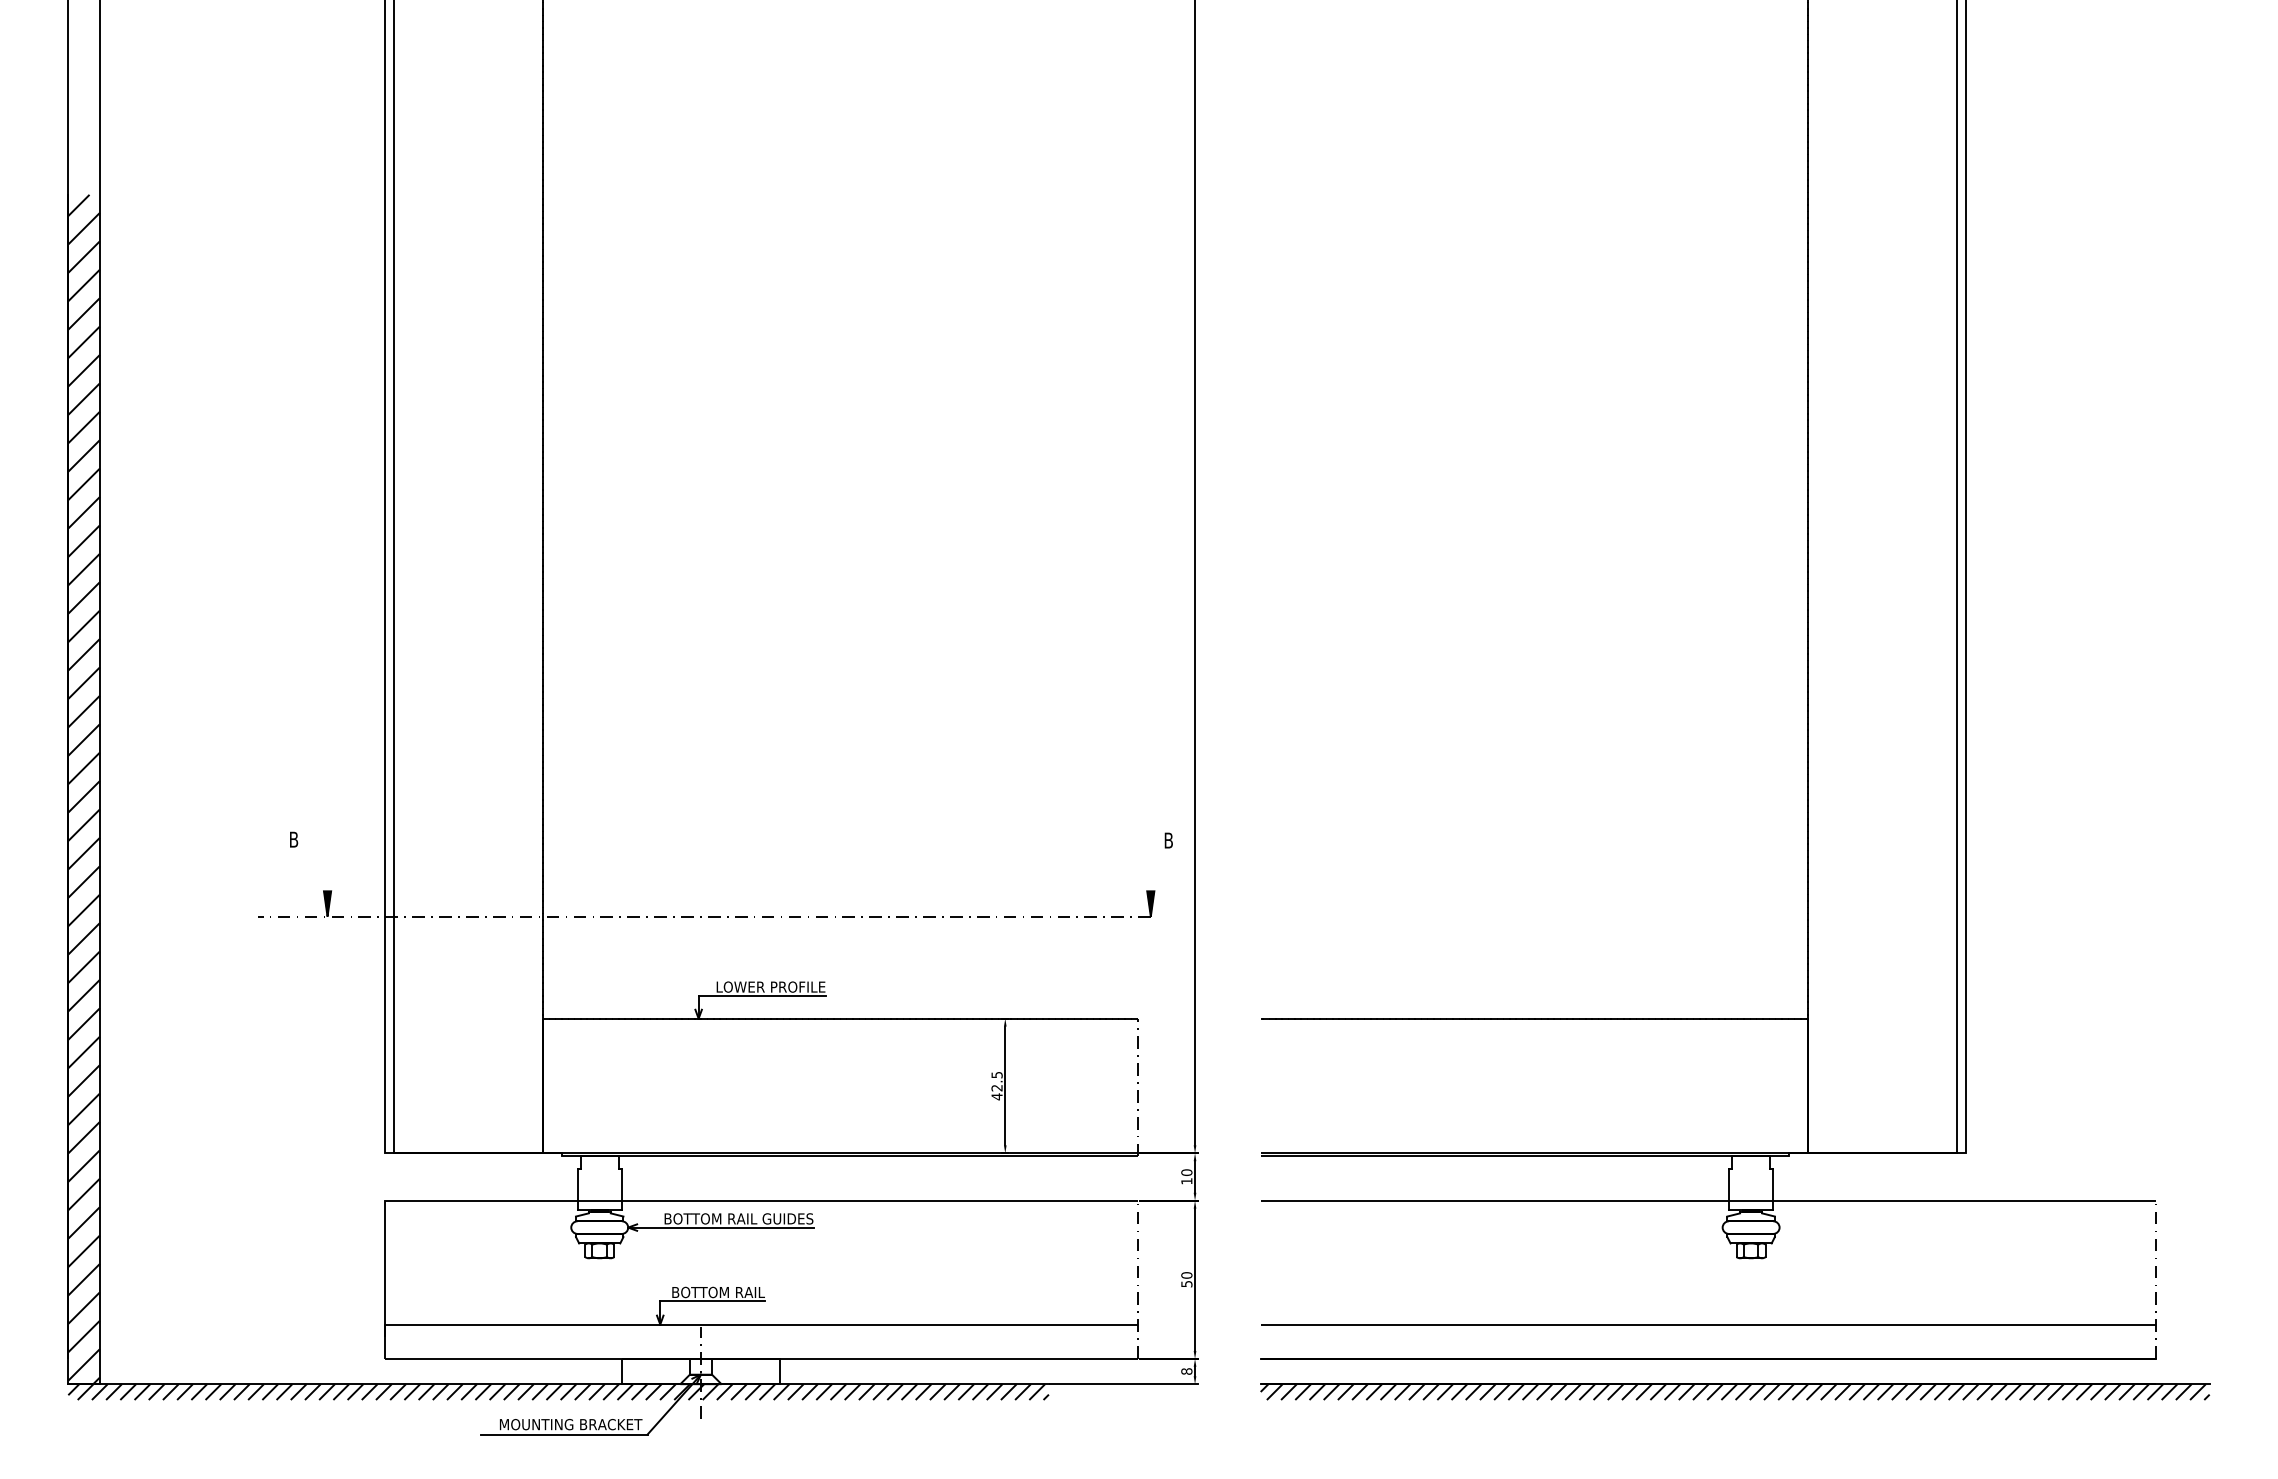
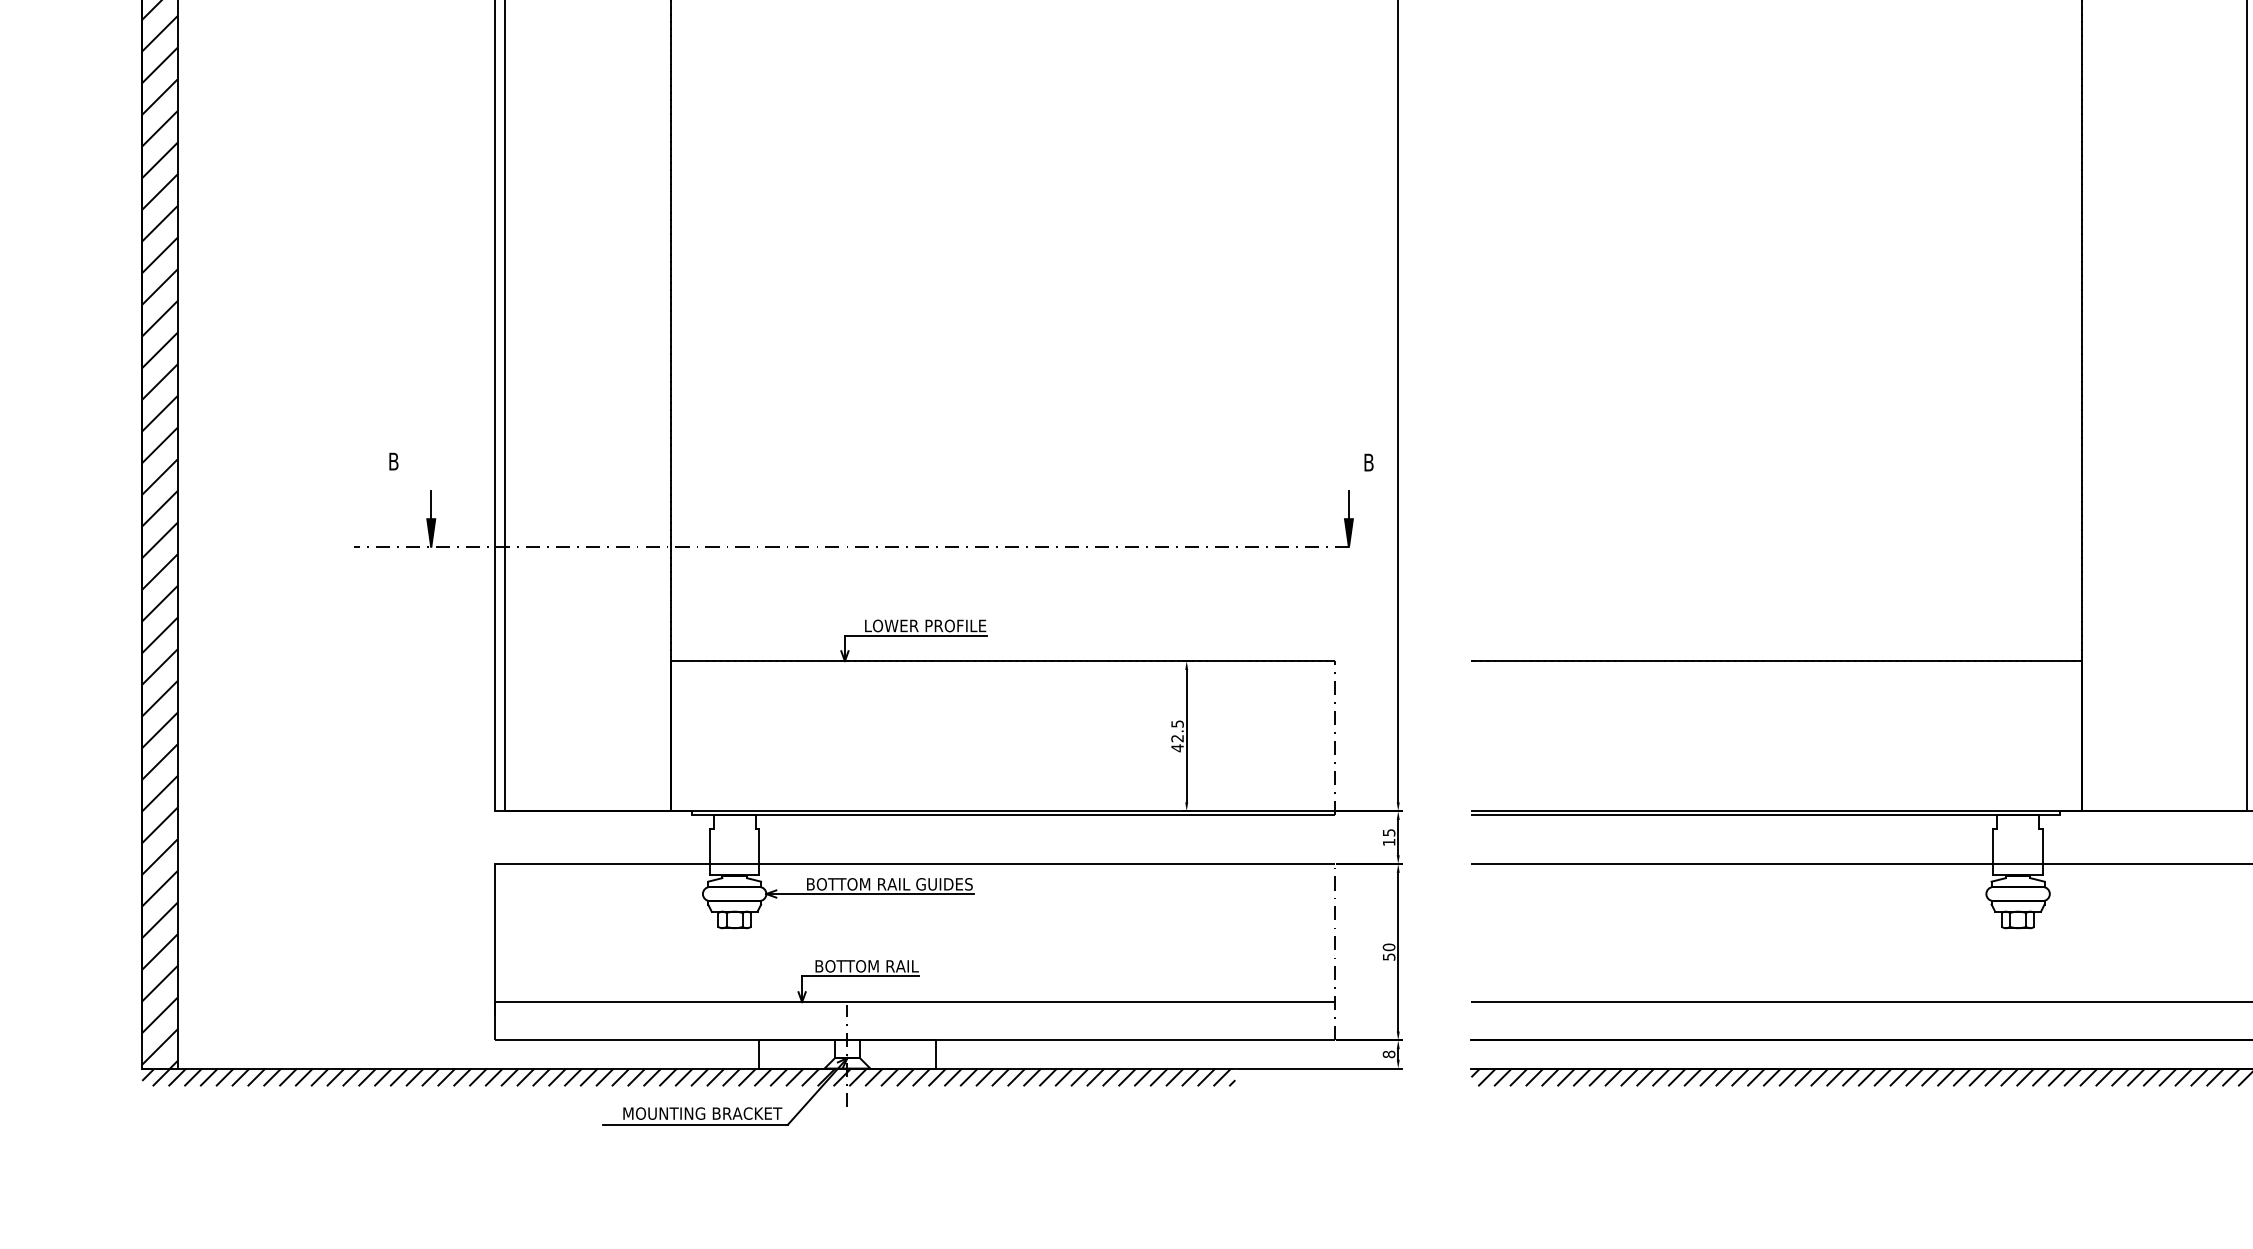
line: (327, 878) -> (431, 504), added
line: (1150, 878) -> (1348, 504), added
text: (1186, 1172) -> (1388, 832), 10 -> 15

